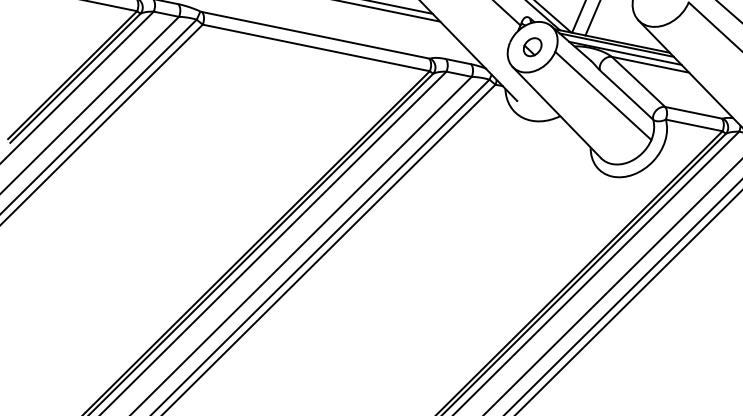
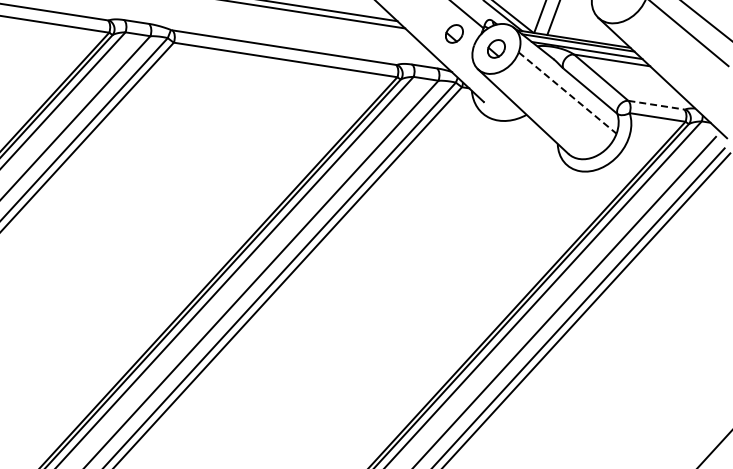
part: (490, 29) -> (454, 33), added
line: (603, 96) -> (567, 93), solid -> dashed
line: (693, 113) -> (656, 105), solid -> dashed

